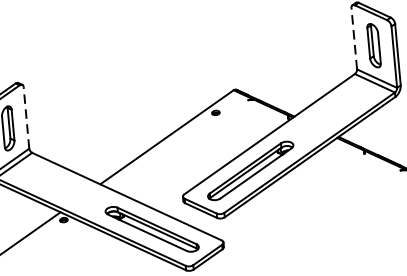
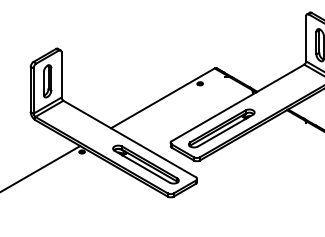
line: (354, 38) -> (306, 38), dashed -> solid
line: (26, 117) -> (61, 74), dashed -> solid

